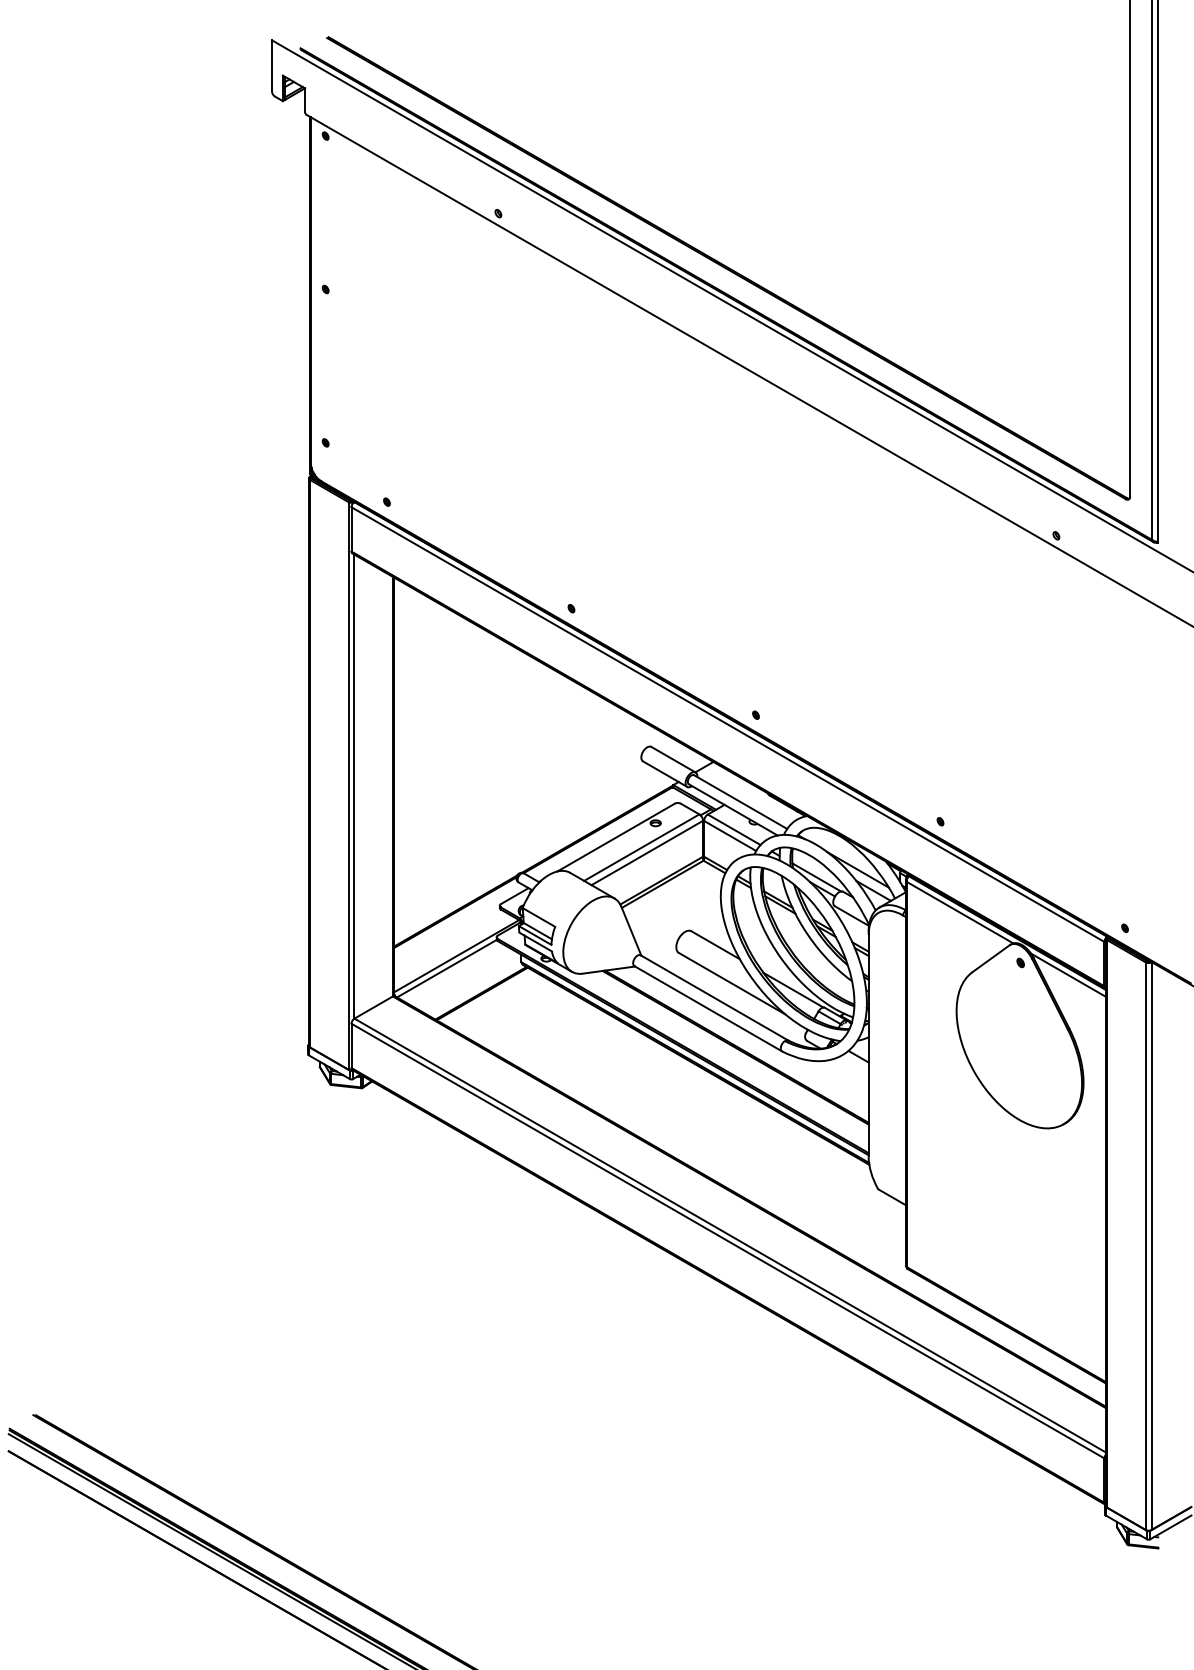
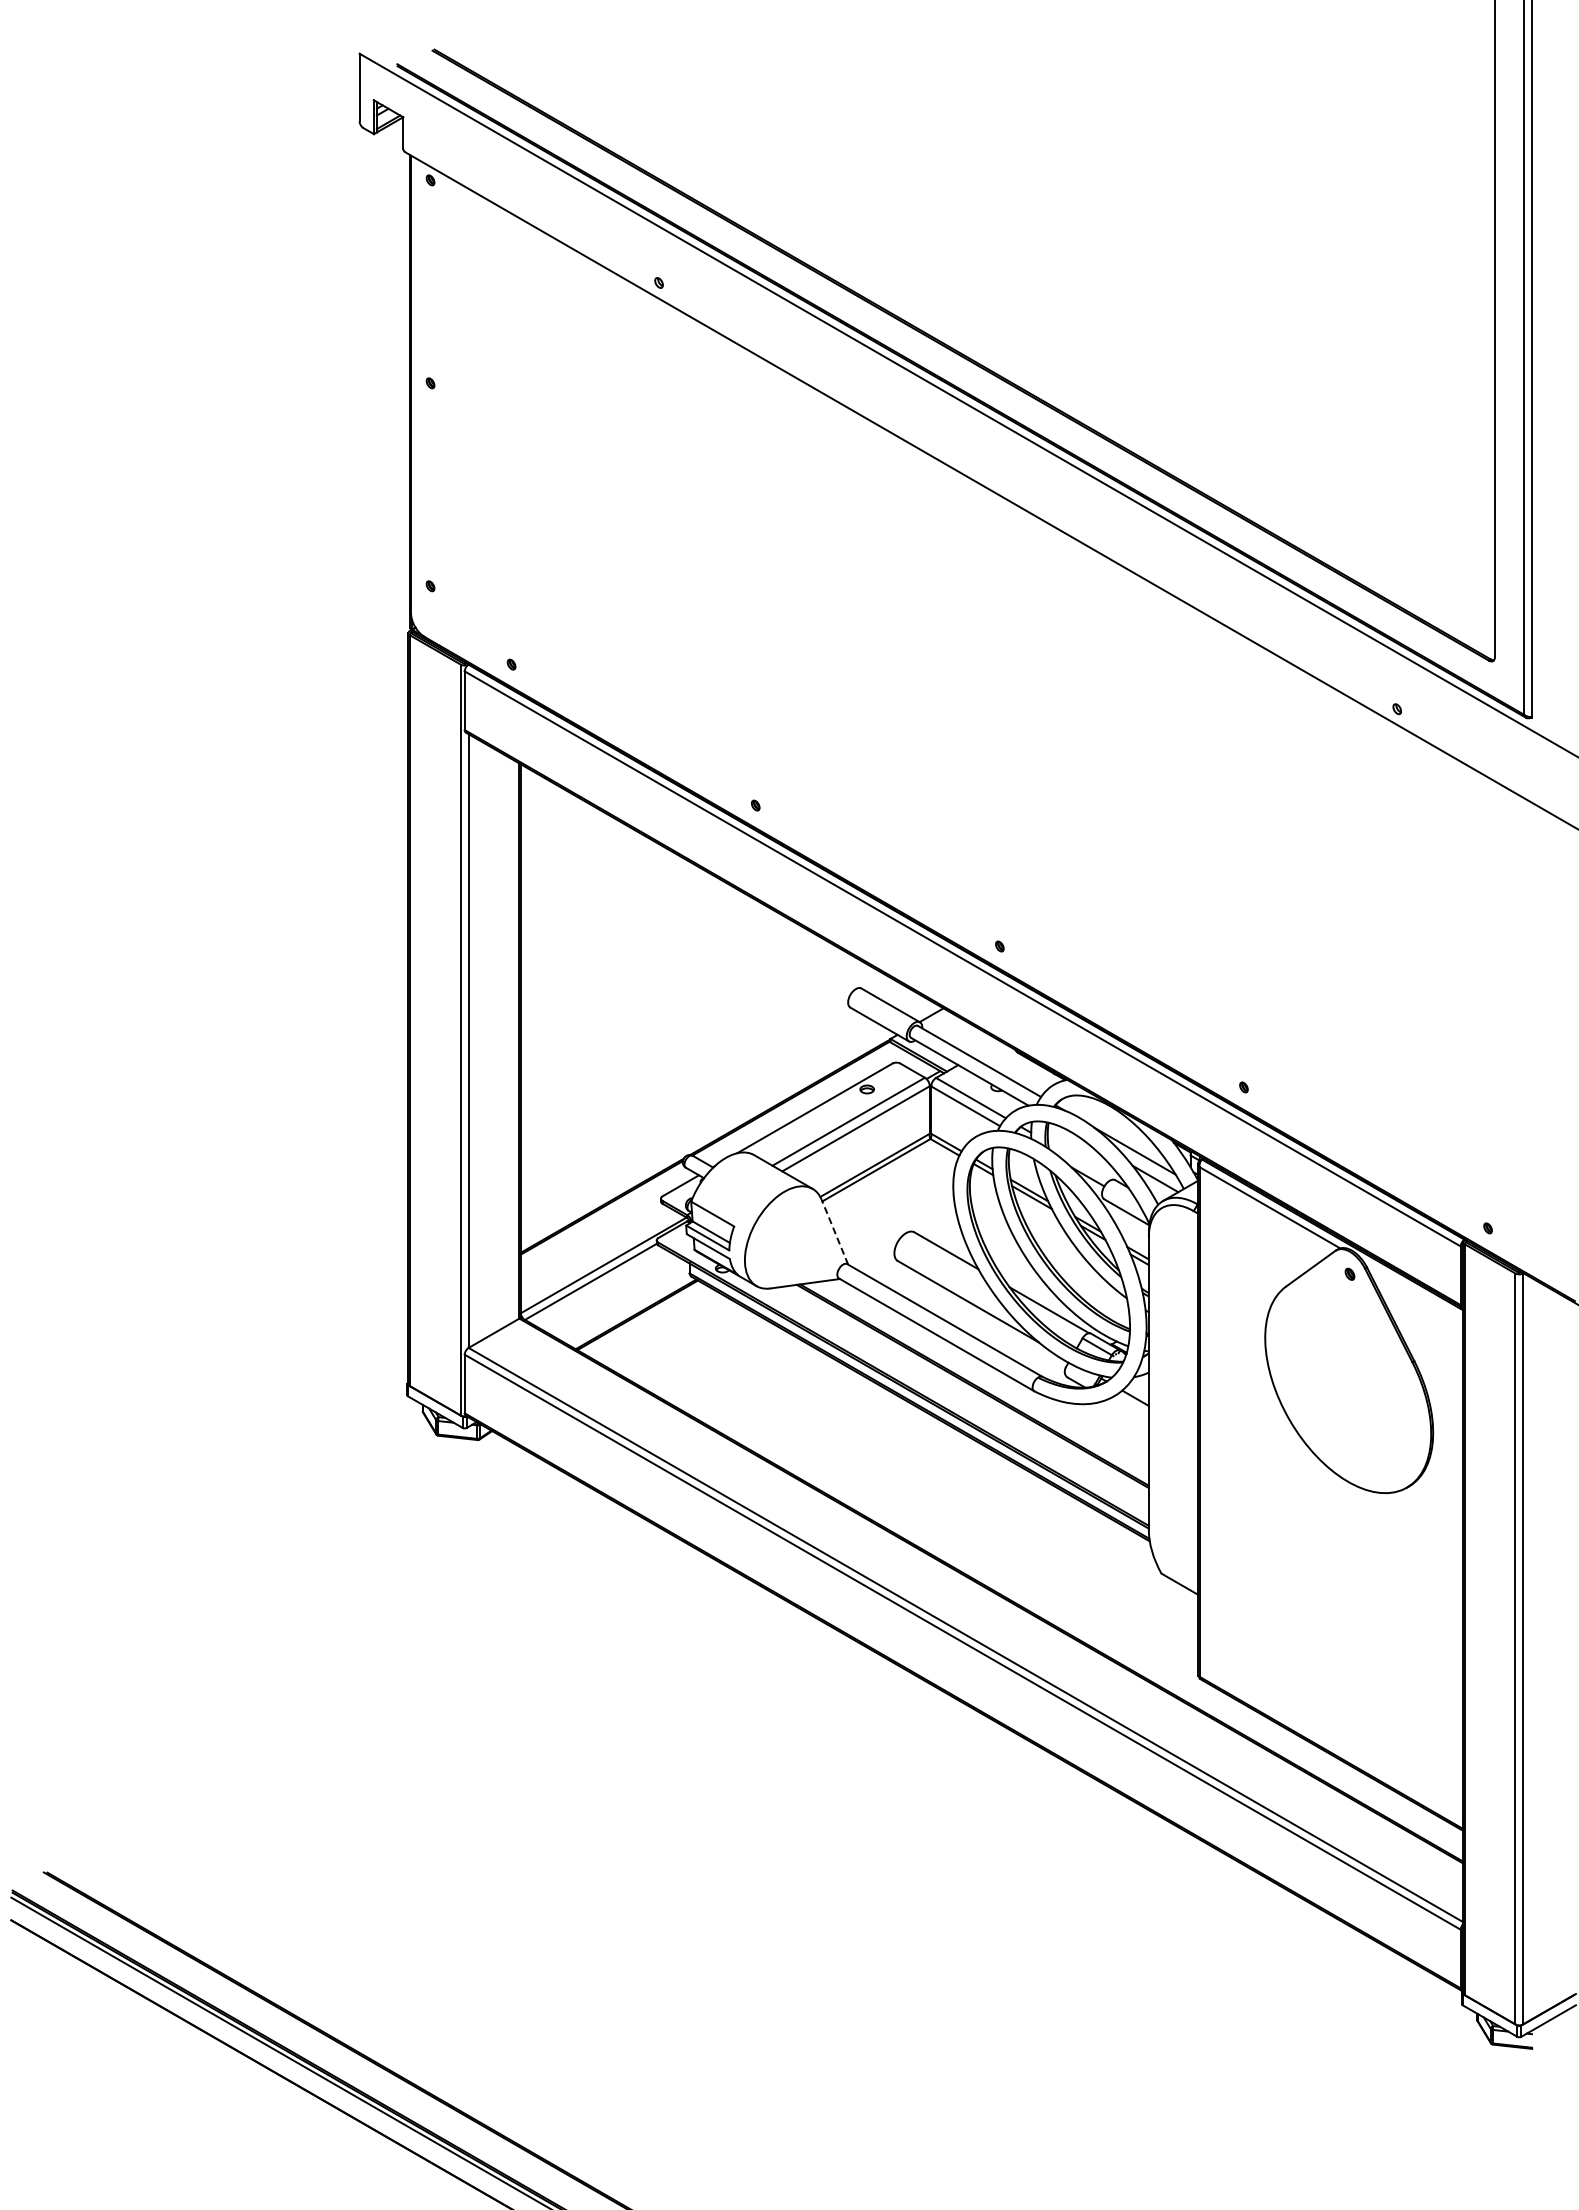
line: (816, 876) -> (1080, 1160), removed
line: (631, 930) -> (834, 1231), solid -> dashed
line: (1068, 975) -> (1413, 1290), removed

